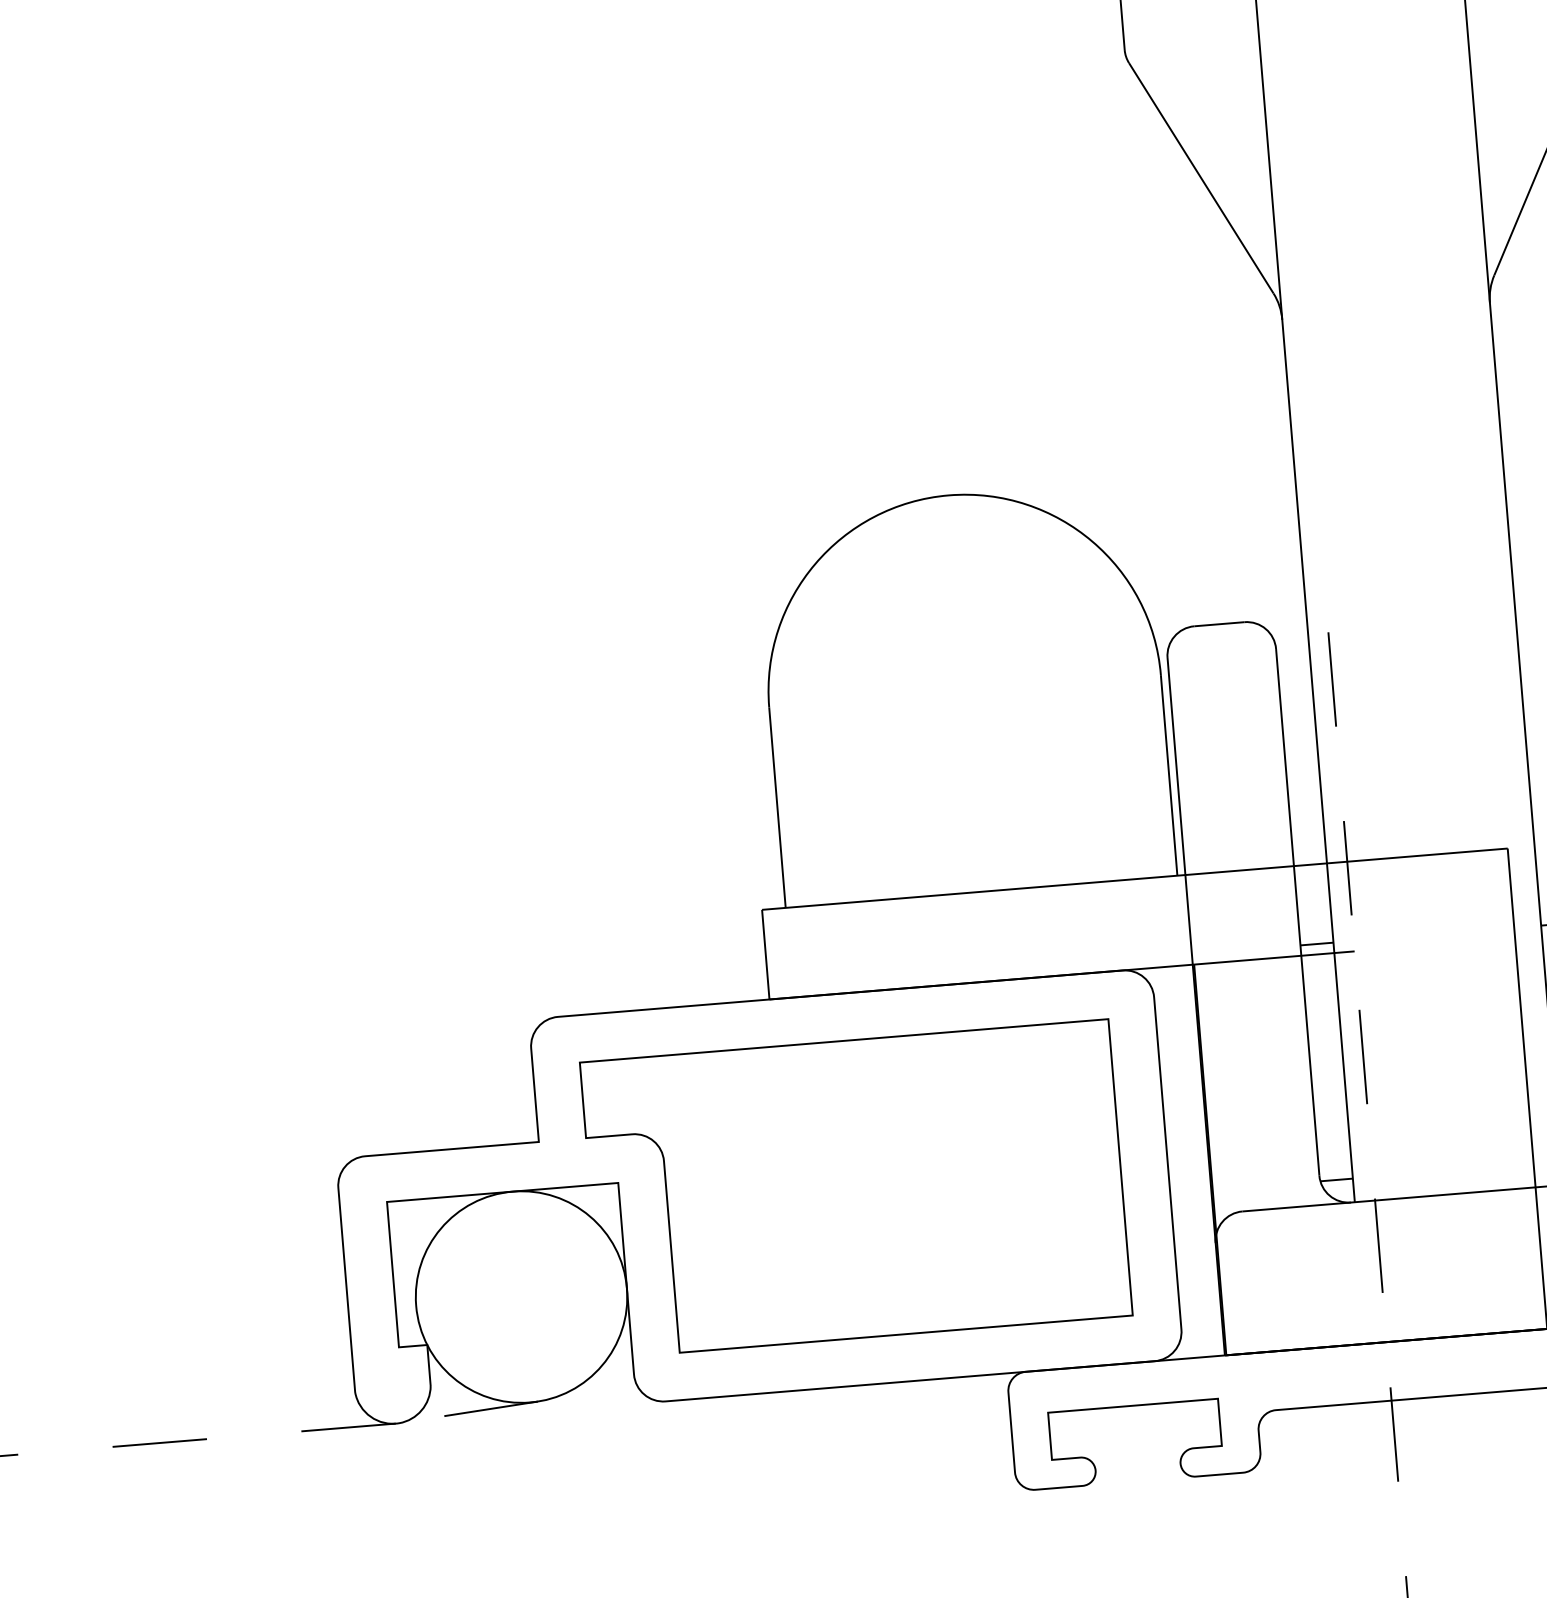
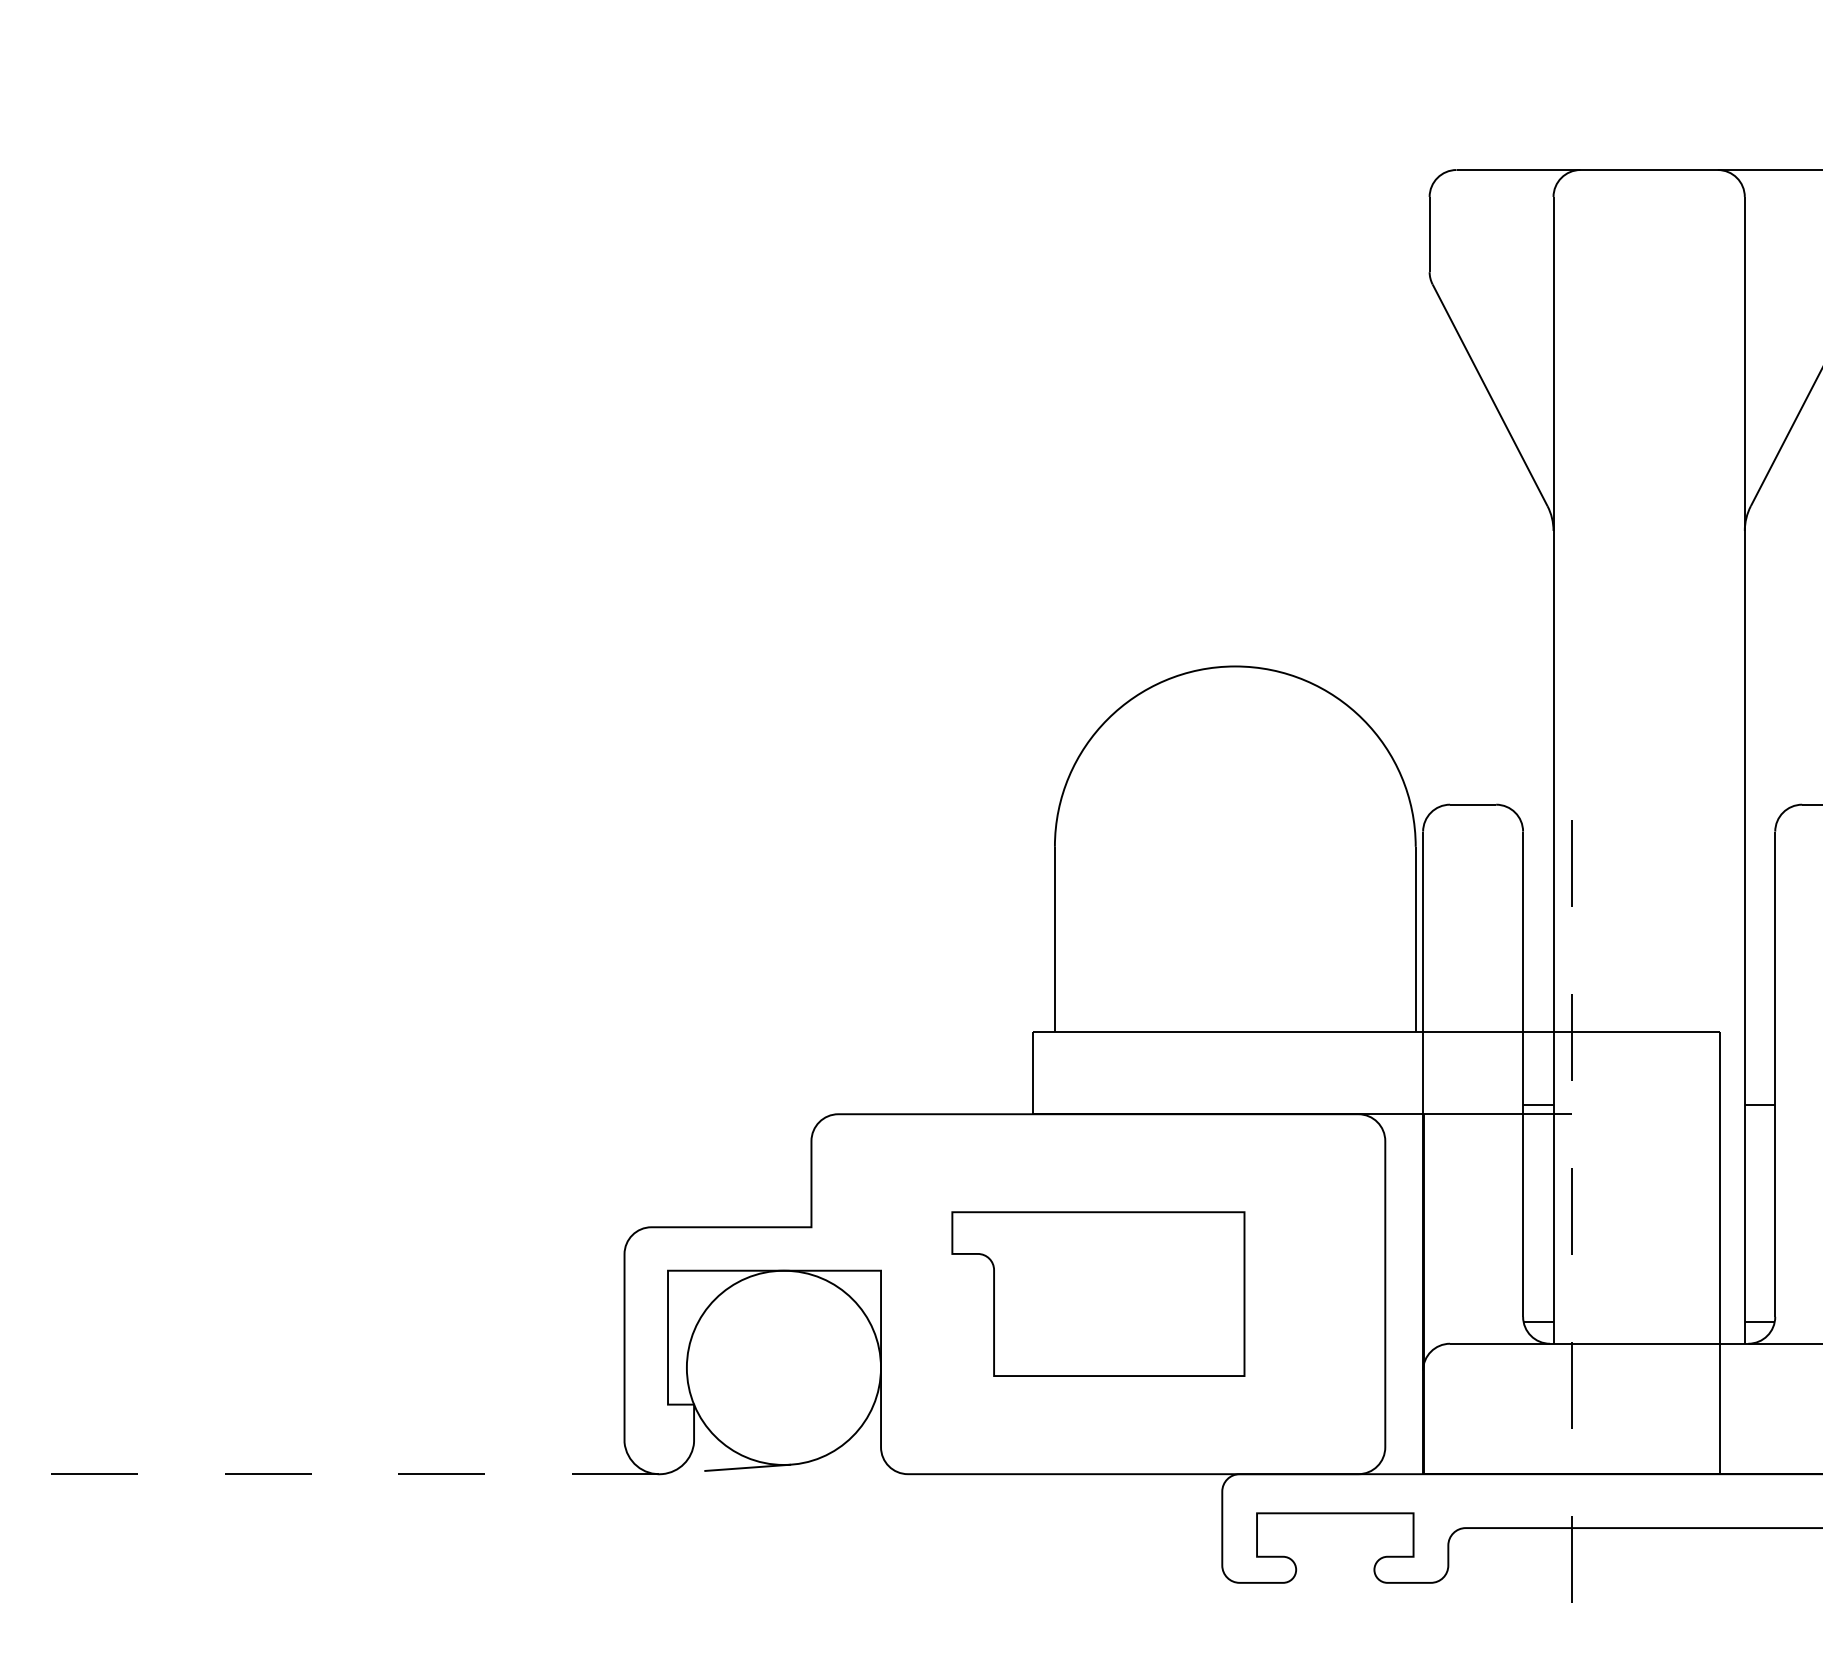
part: (856, 1188) -> (1098, 1293), size x0.6

